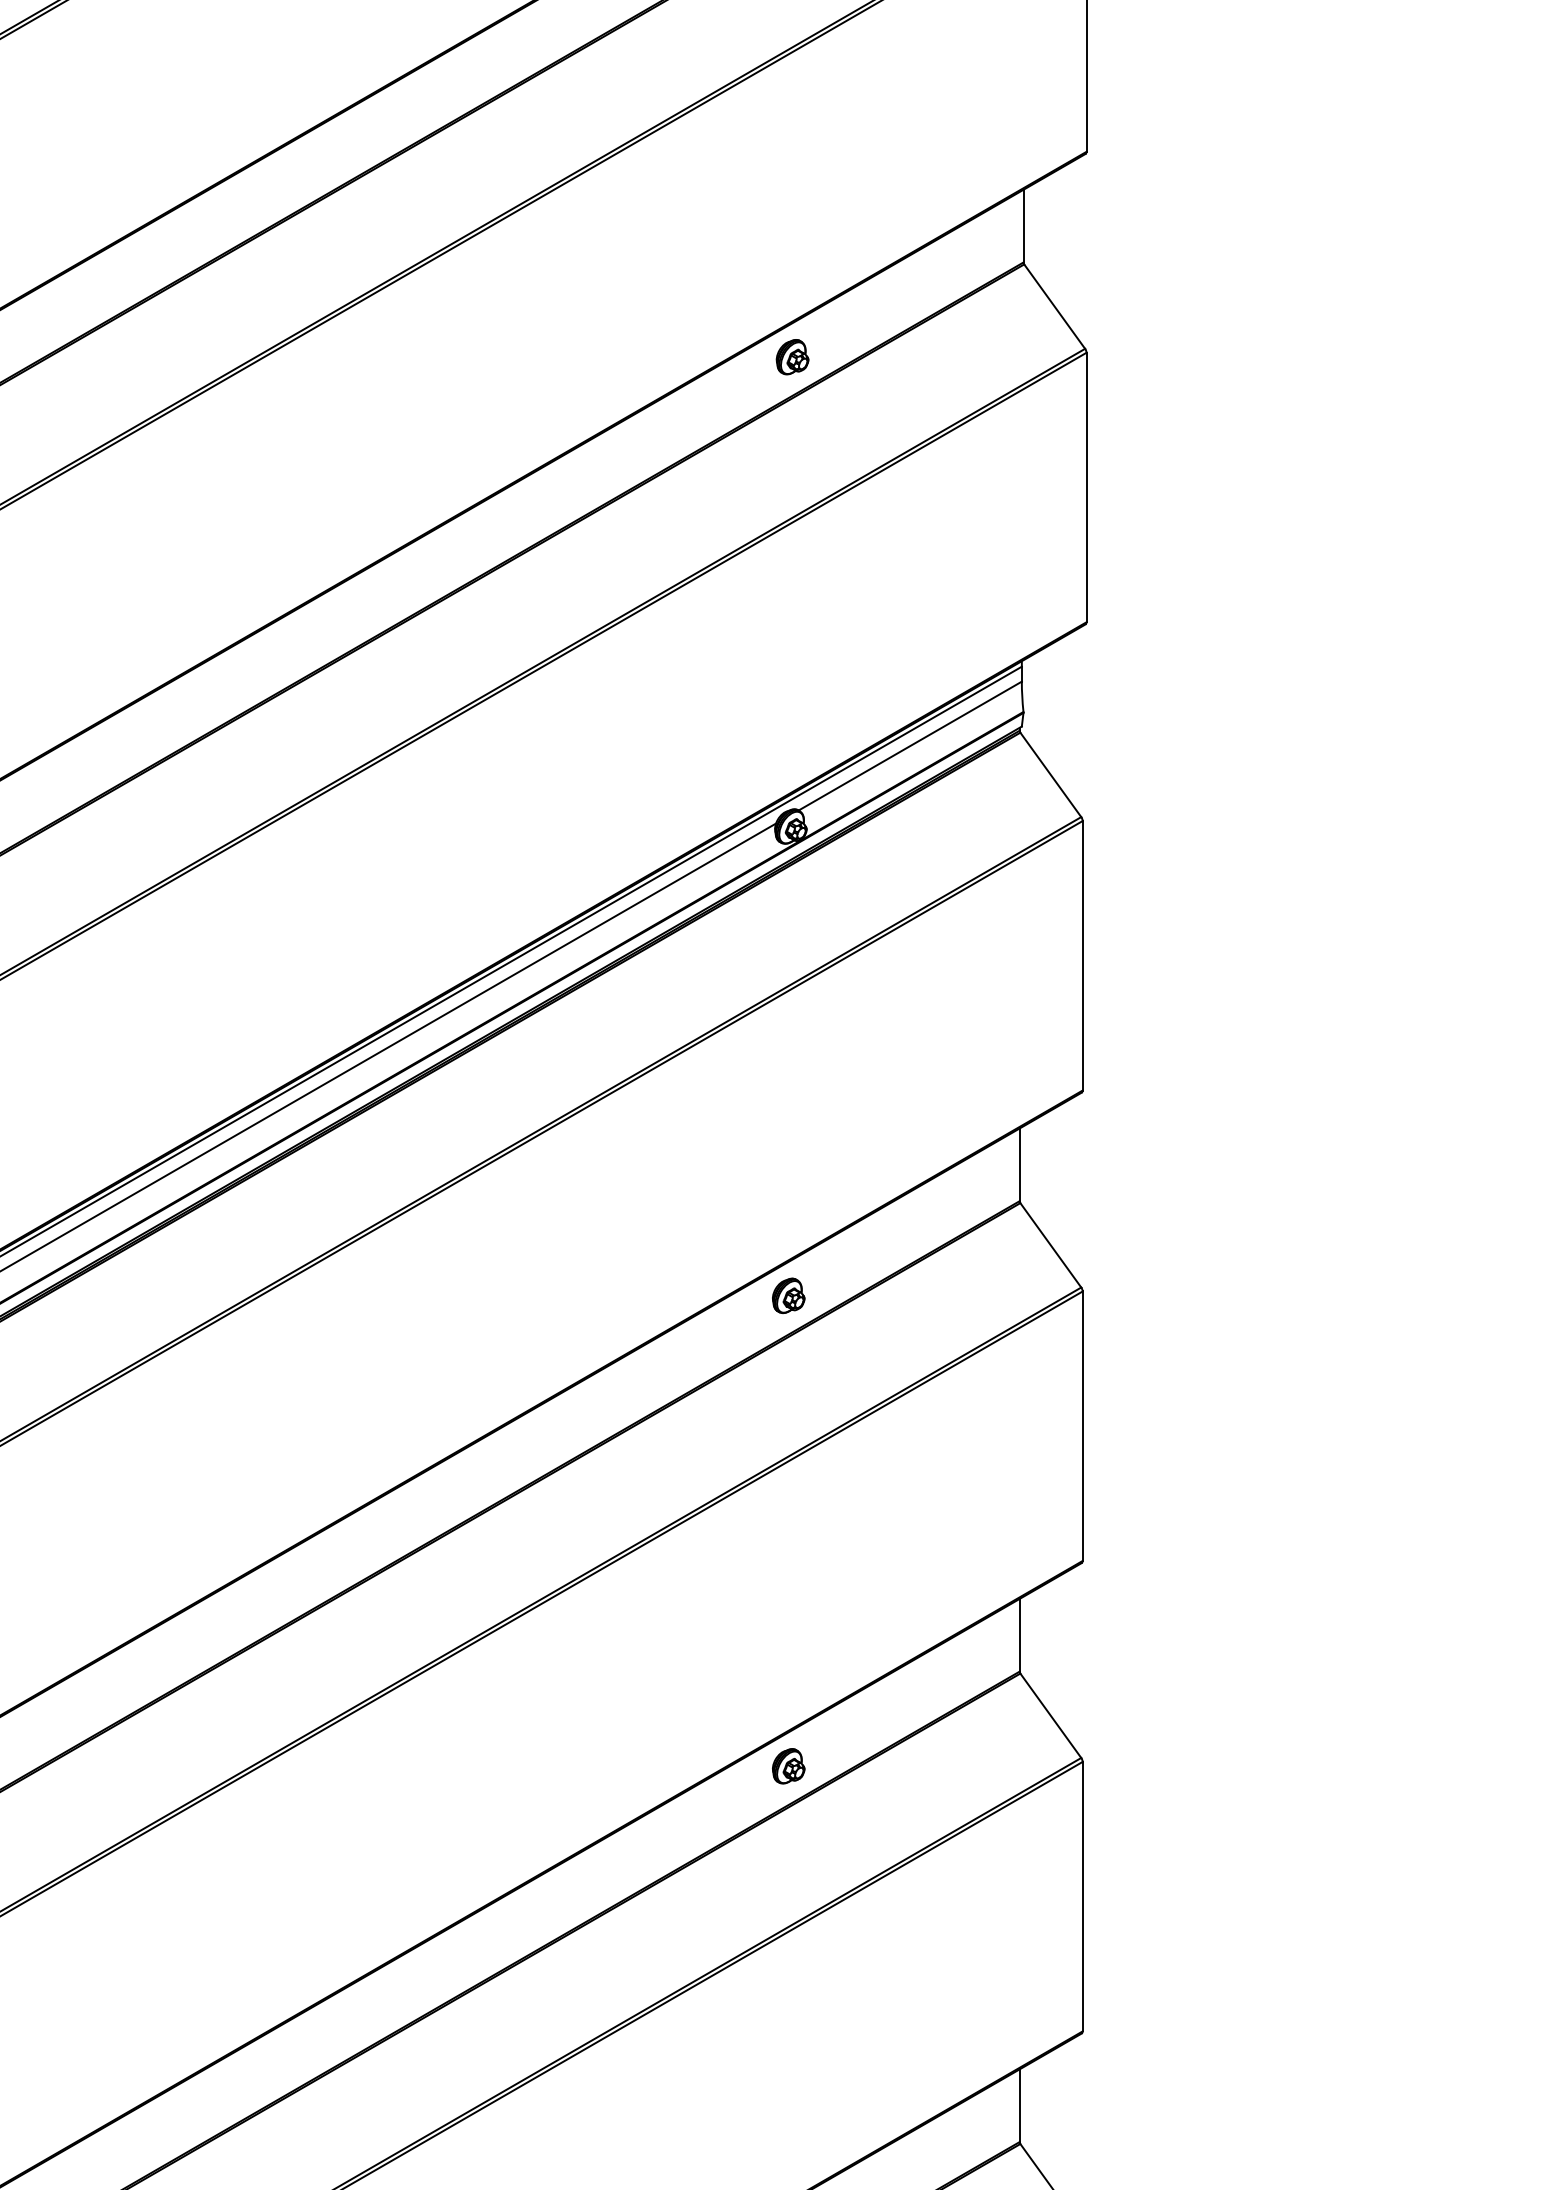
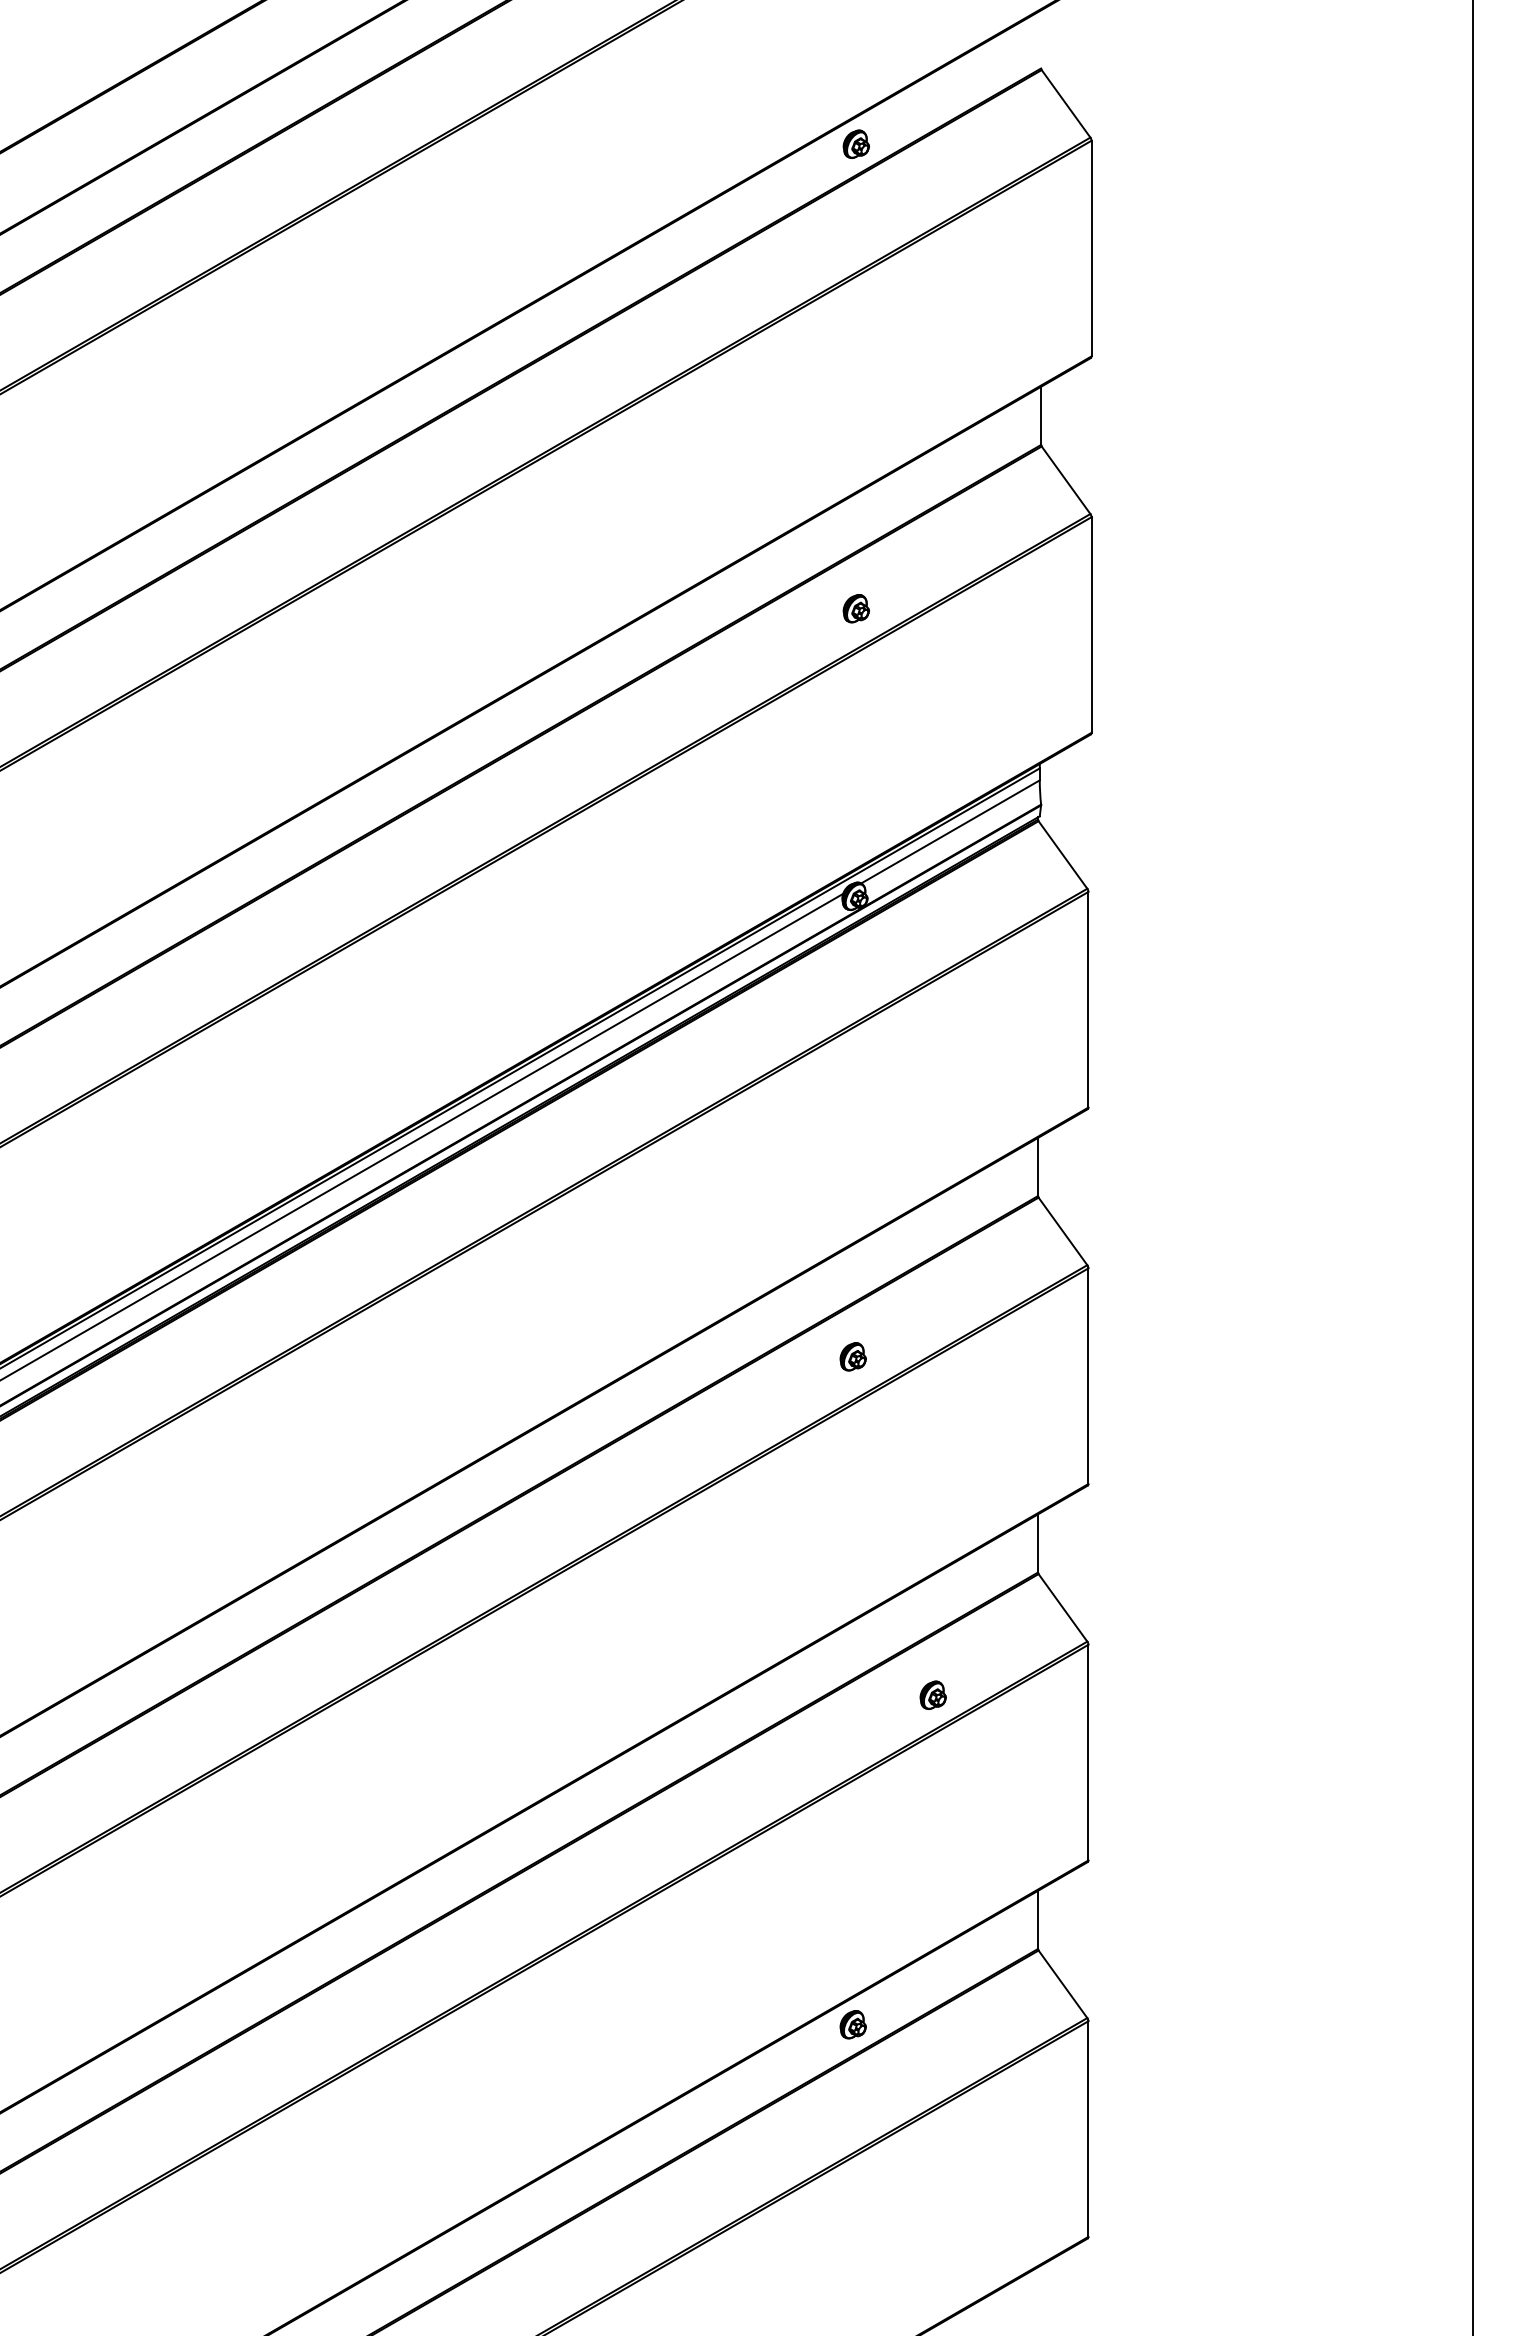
part: (791, 356) -> (855, 608), moved
part: (787, 1295) -> (852, 1356), moved
part: (787, 1765) -> (932, 1694), moved

